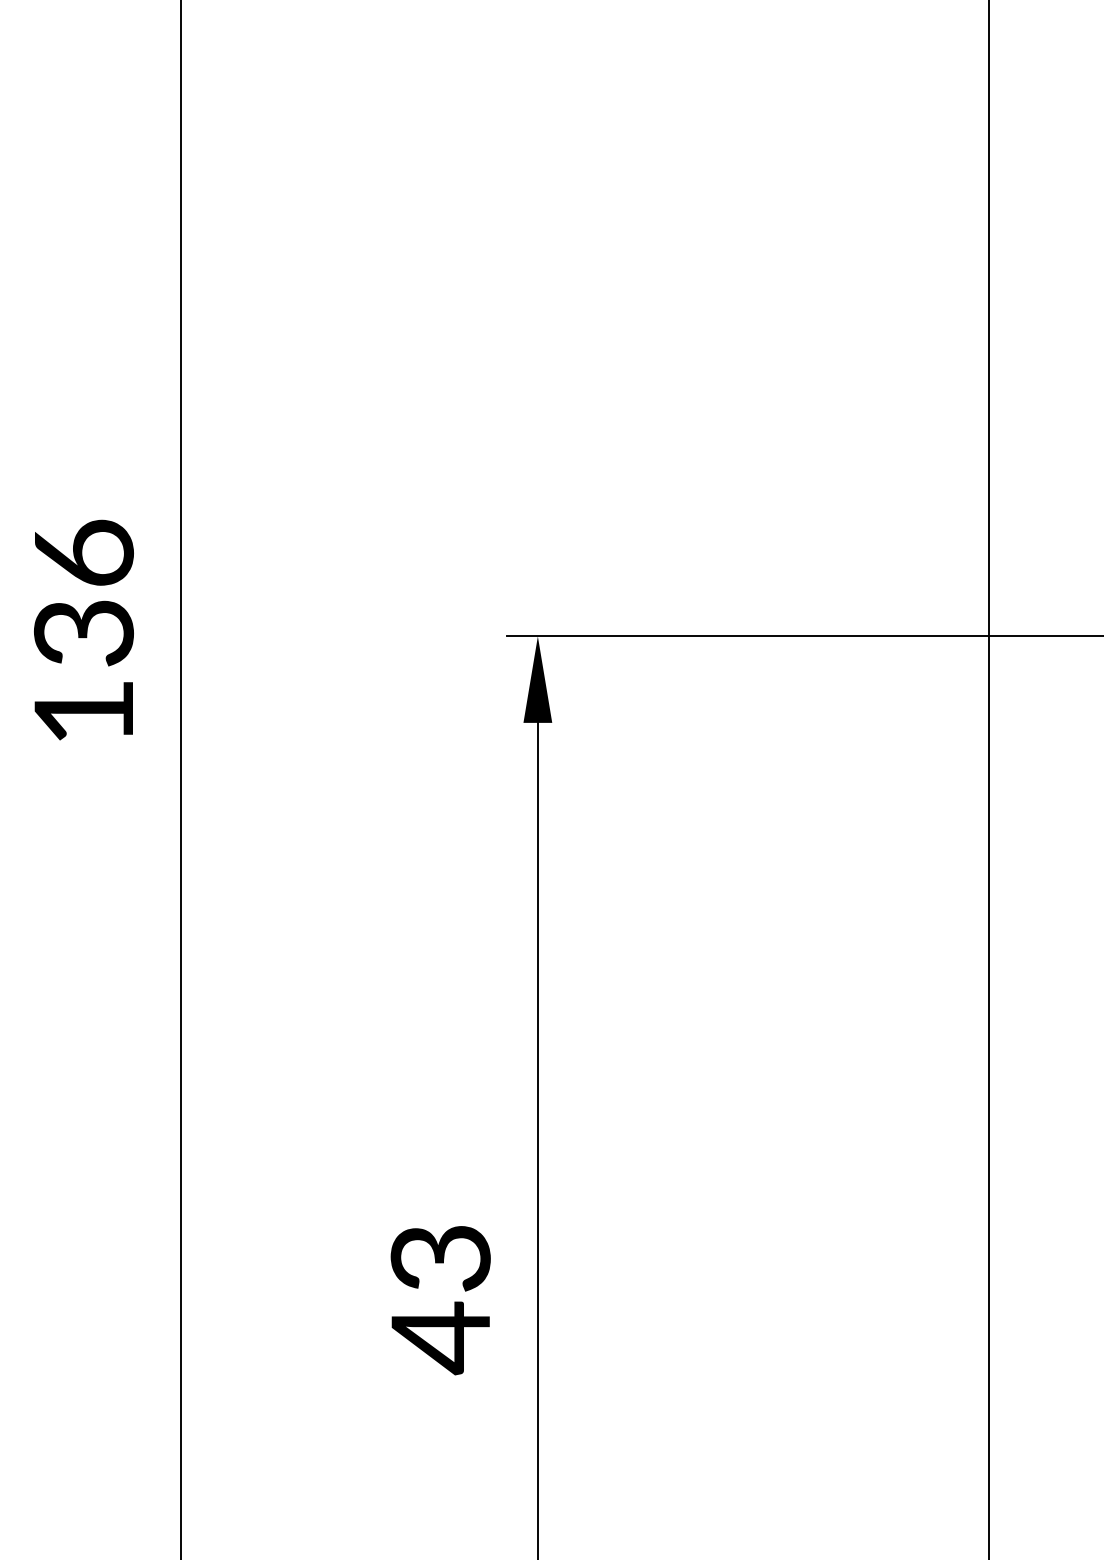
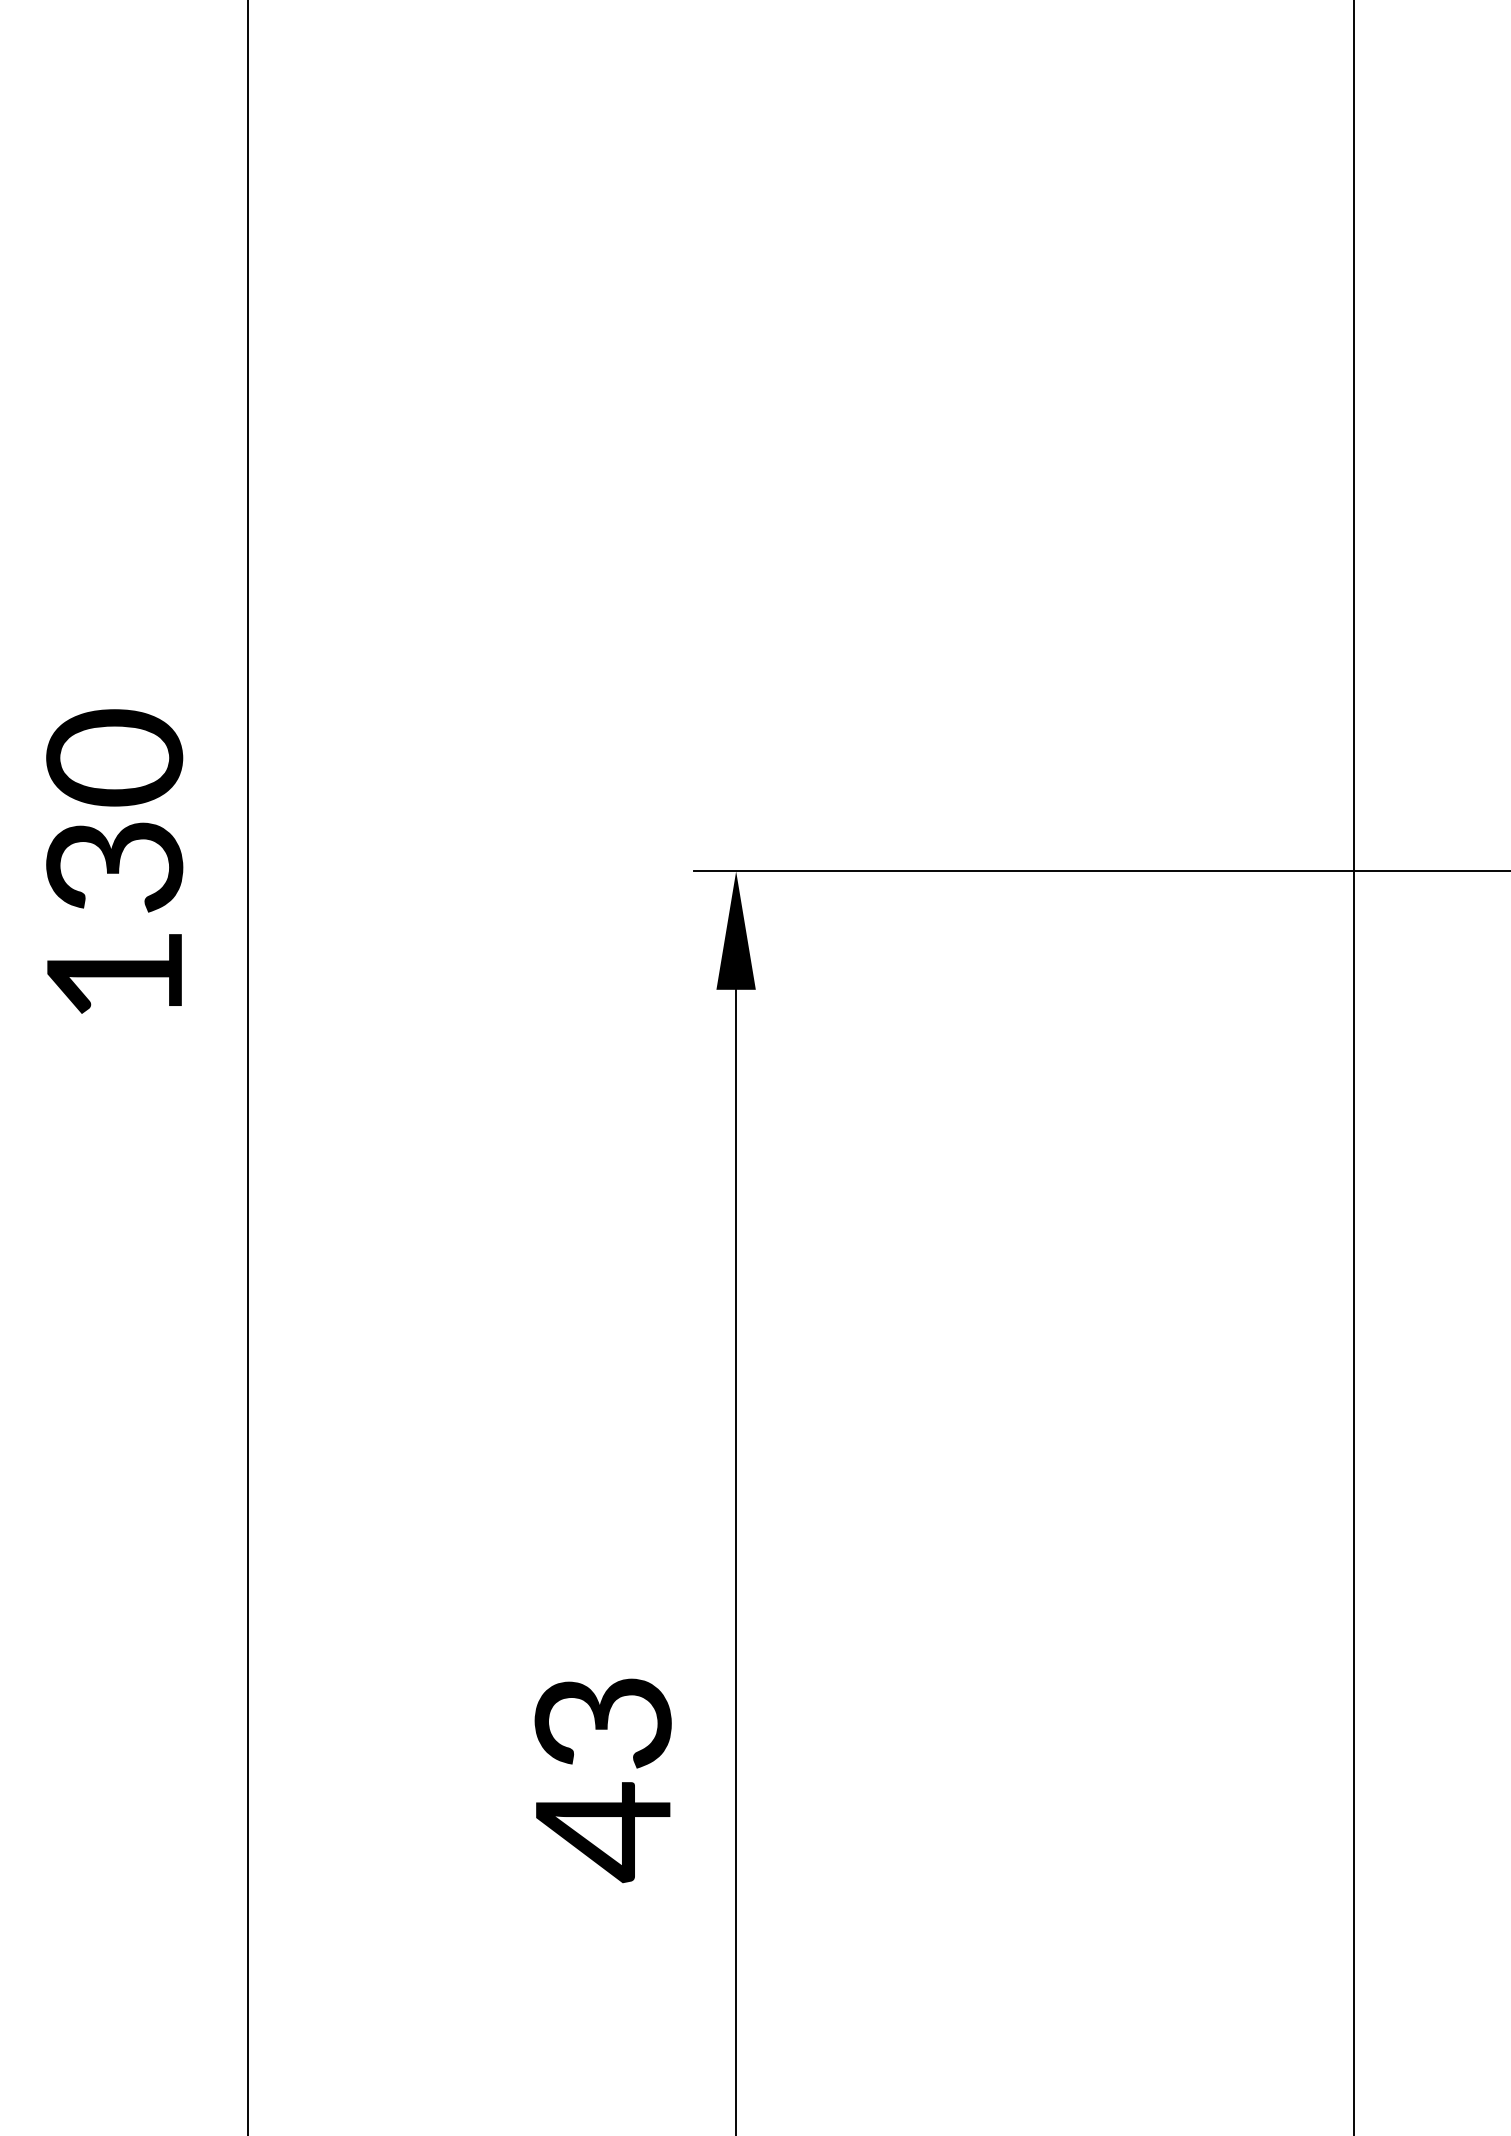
text: (83, 553) -> (114, 757), 136 -> 130

